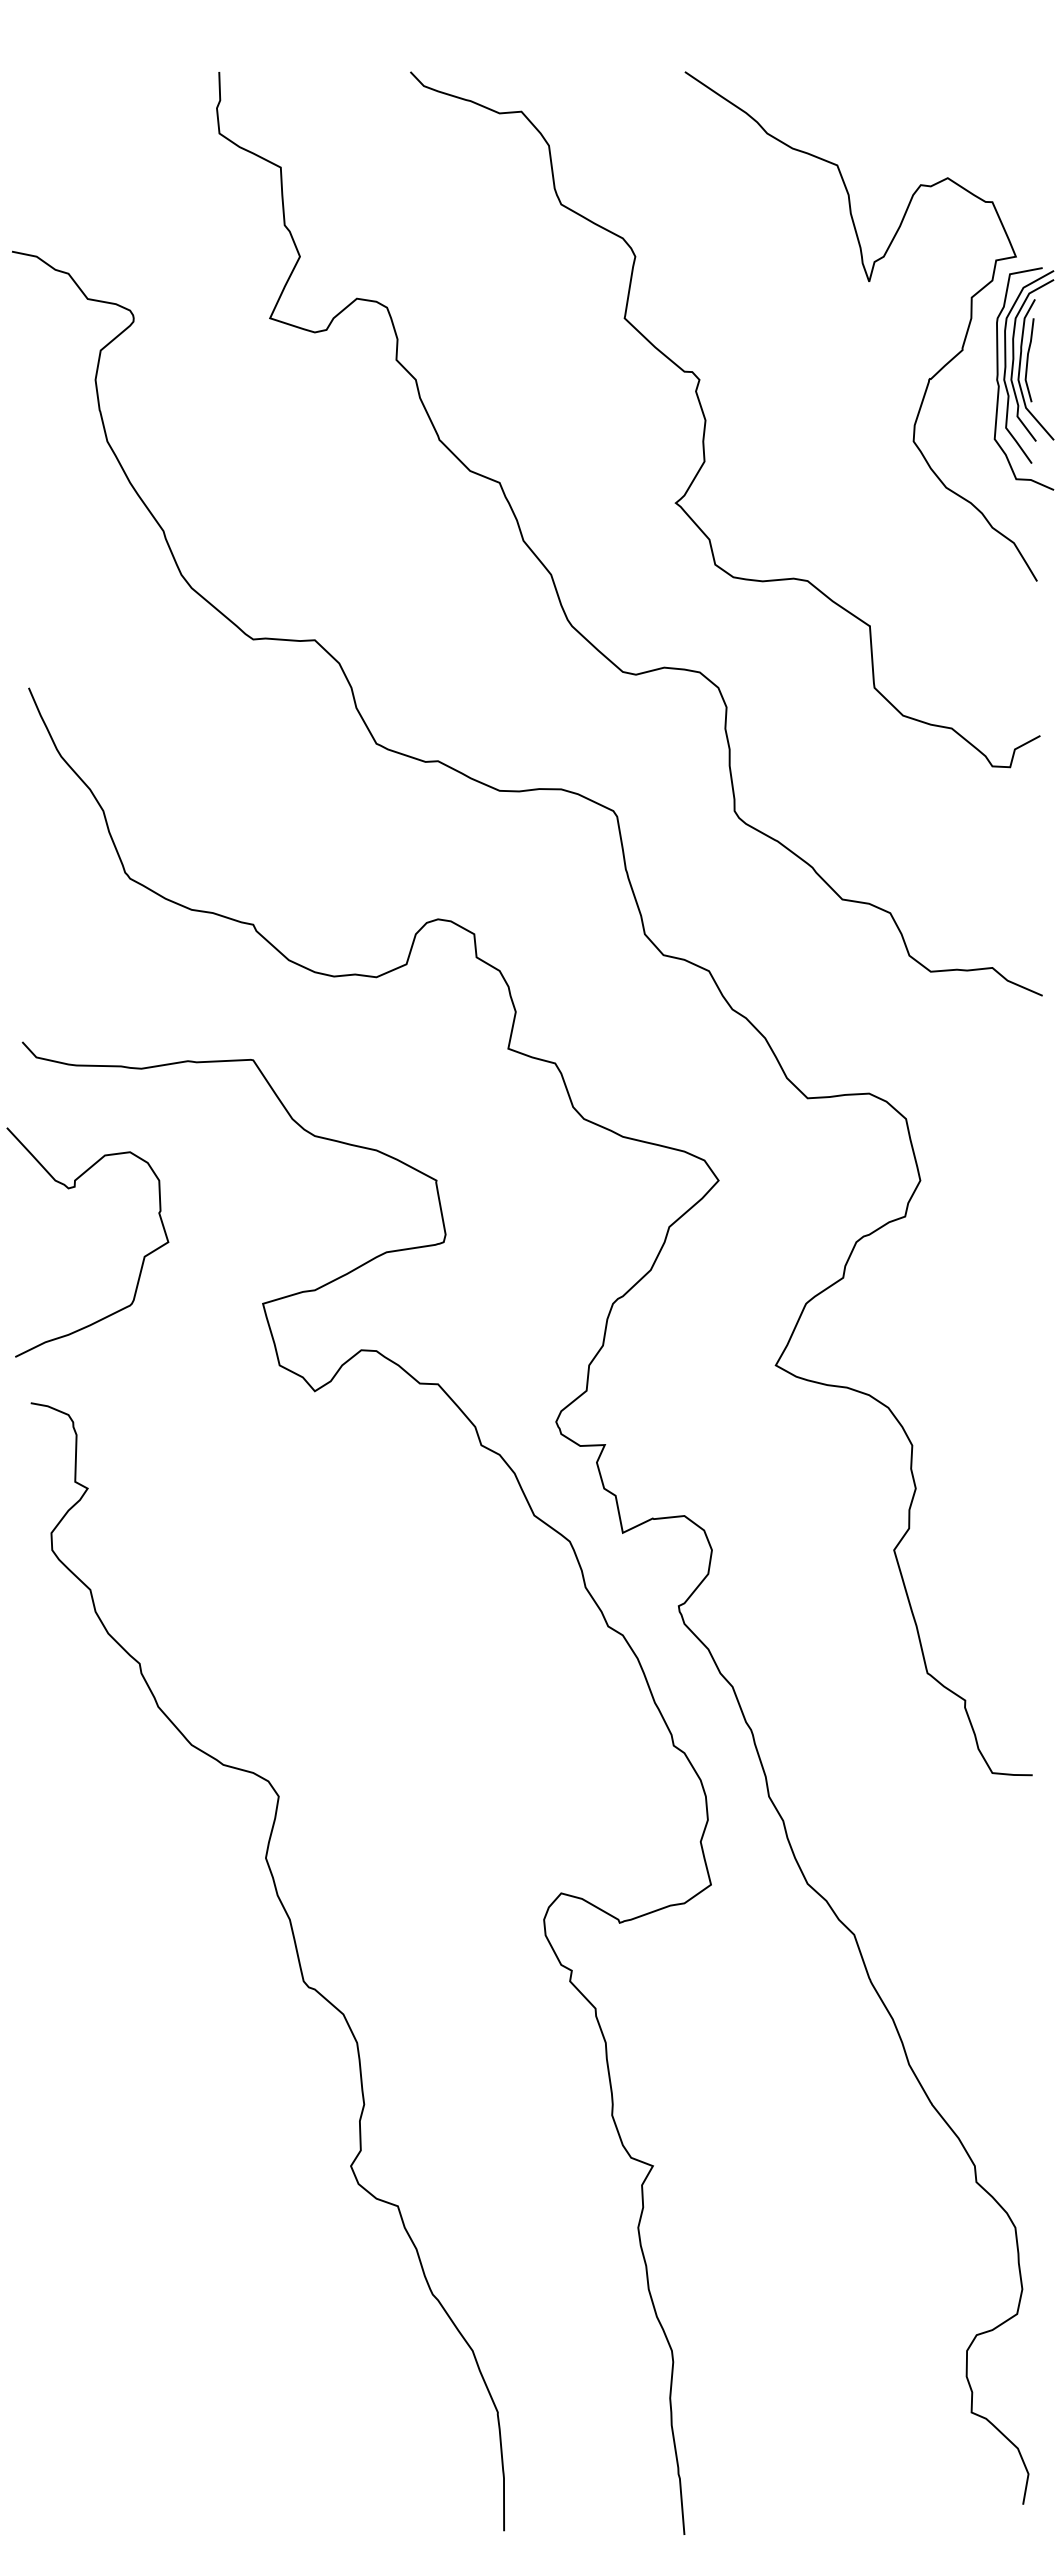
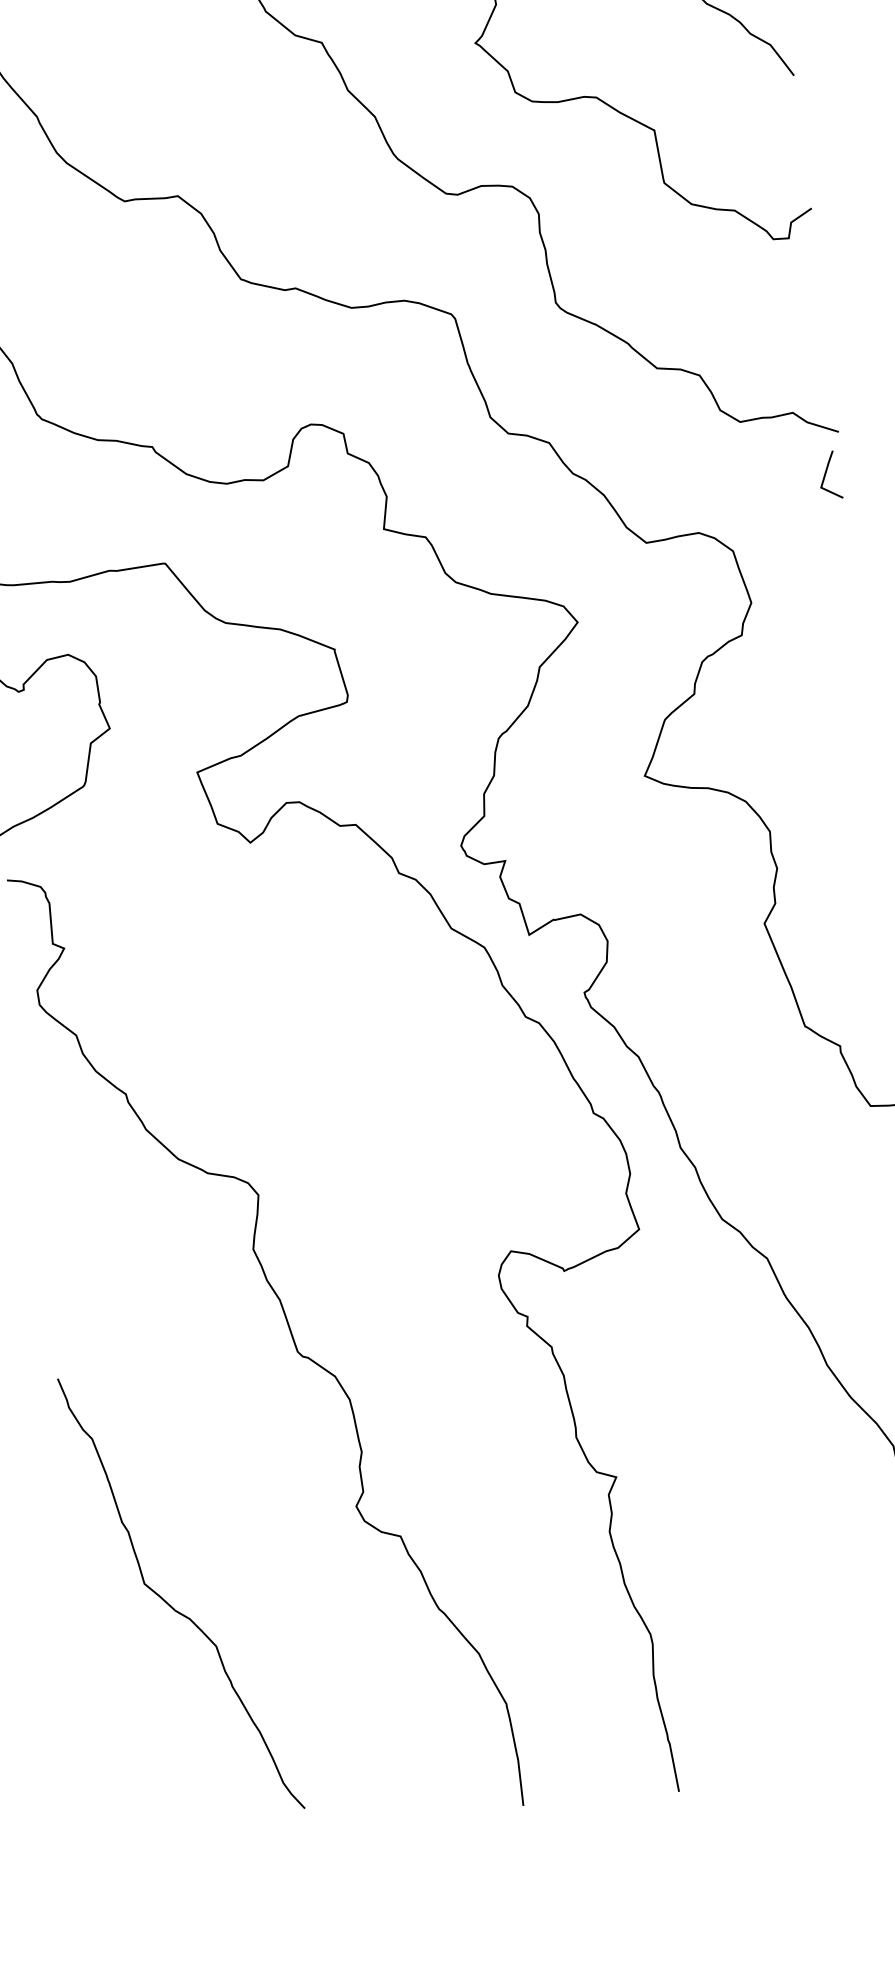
line: (1022, 1043) -> (826, 474), added
curve: (125, 2255) -> (170, 1605), added

